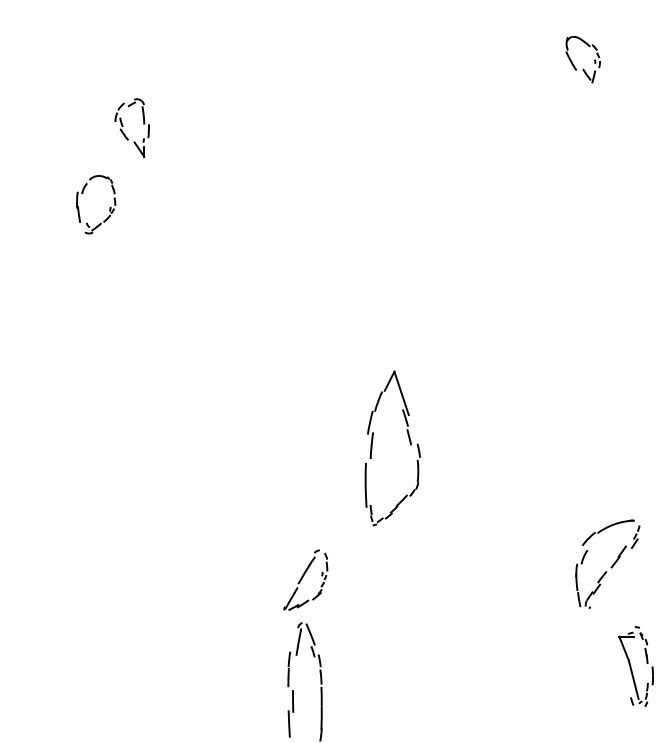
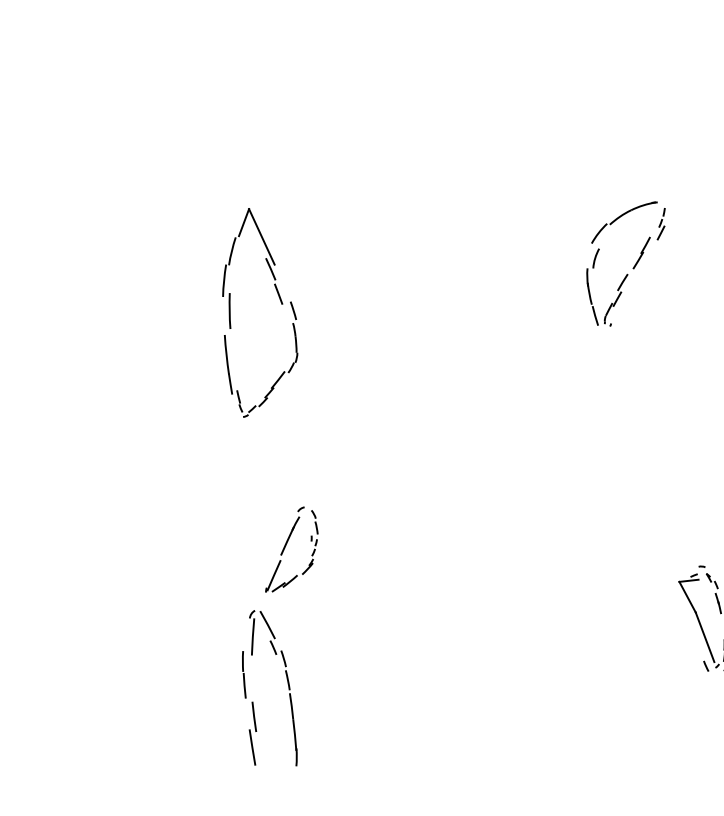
part: (409, 442) -> (279, 301), moved
part: (607, 563) -> (627, 263), moved
part: (305, 579) -> (289, 548), moved

